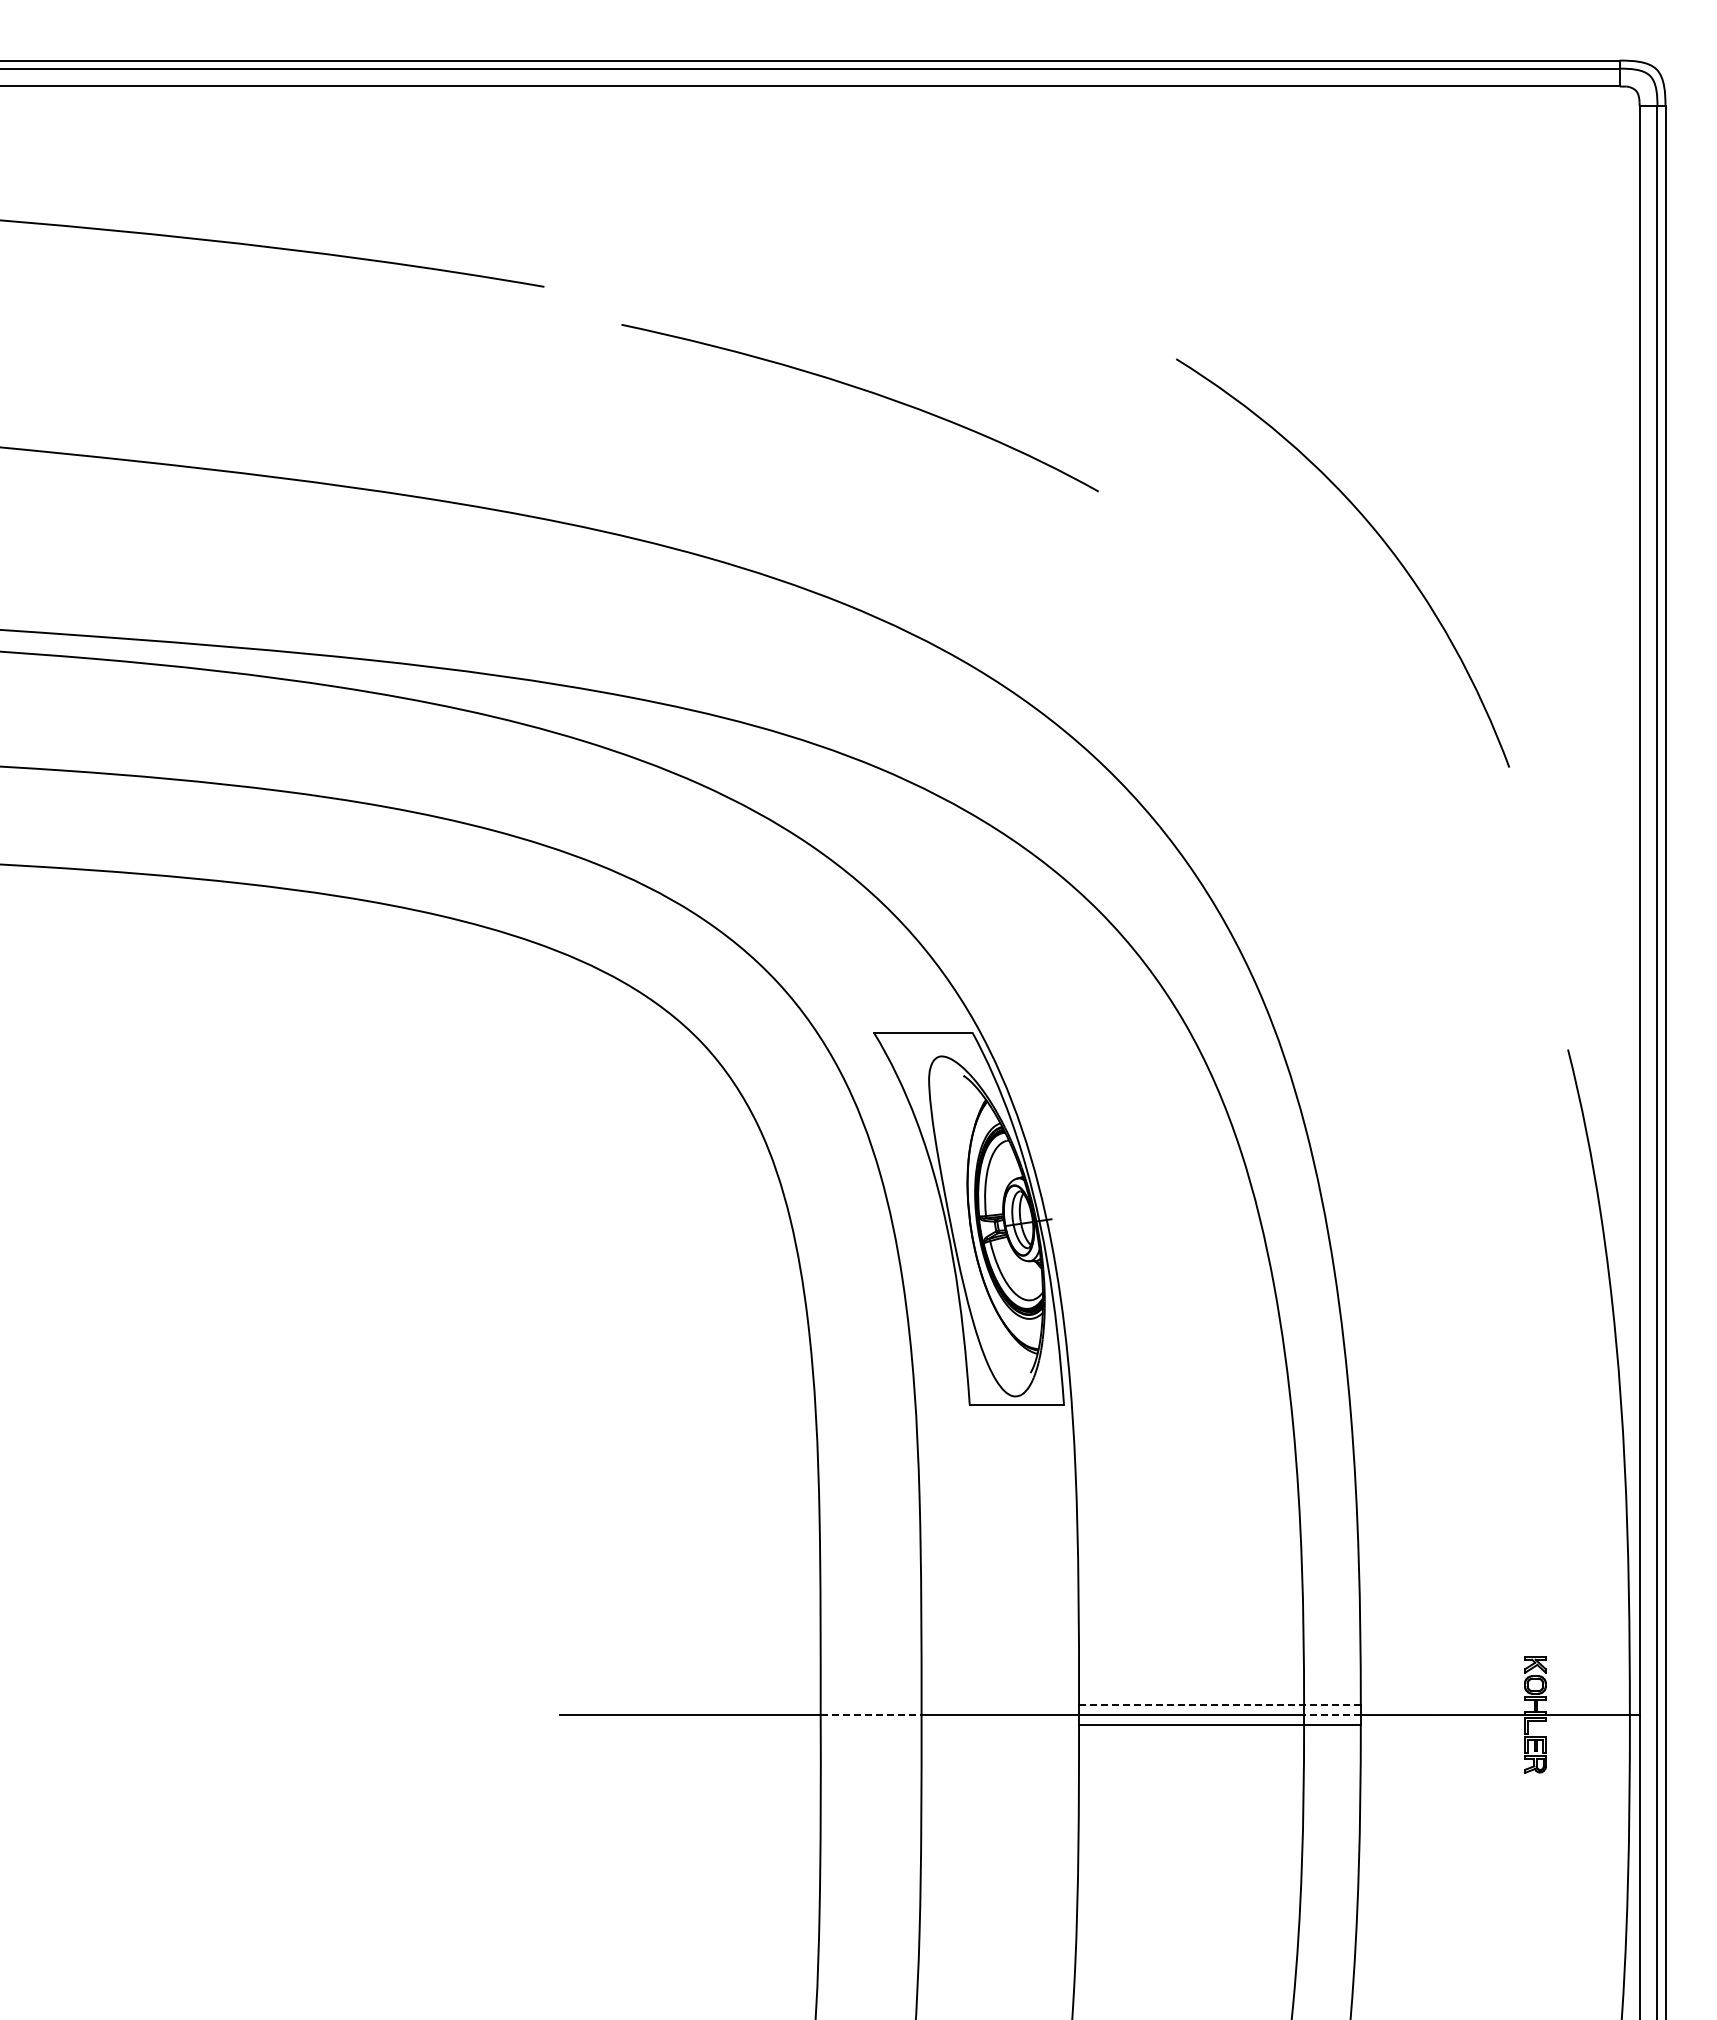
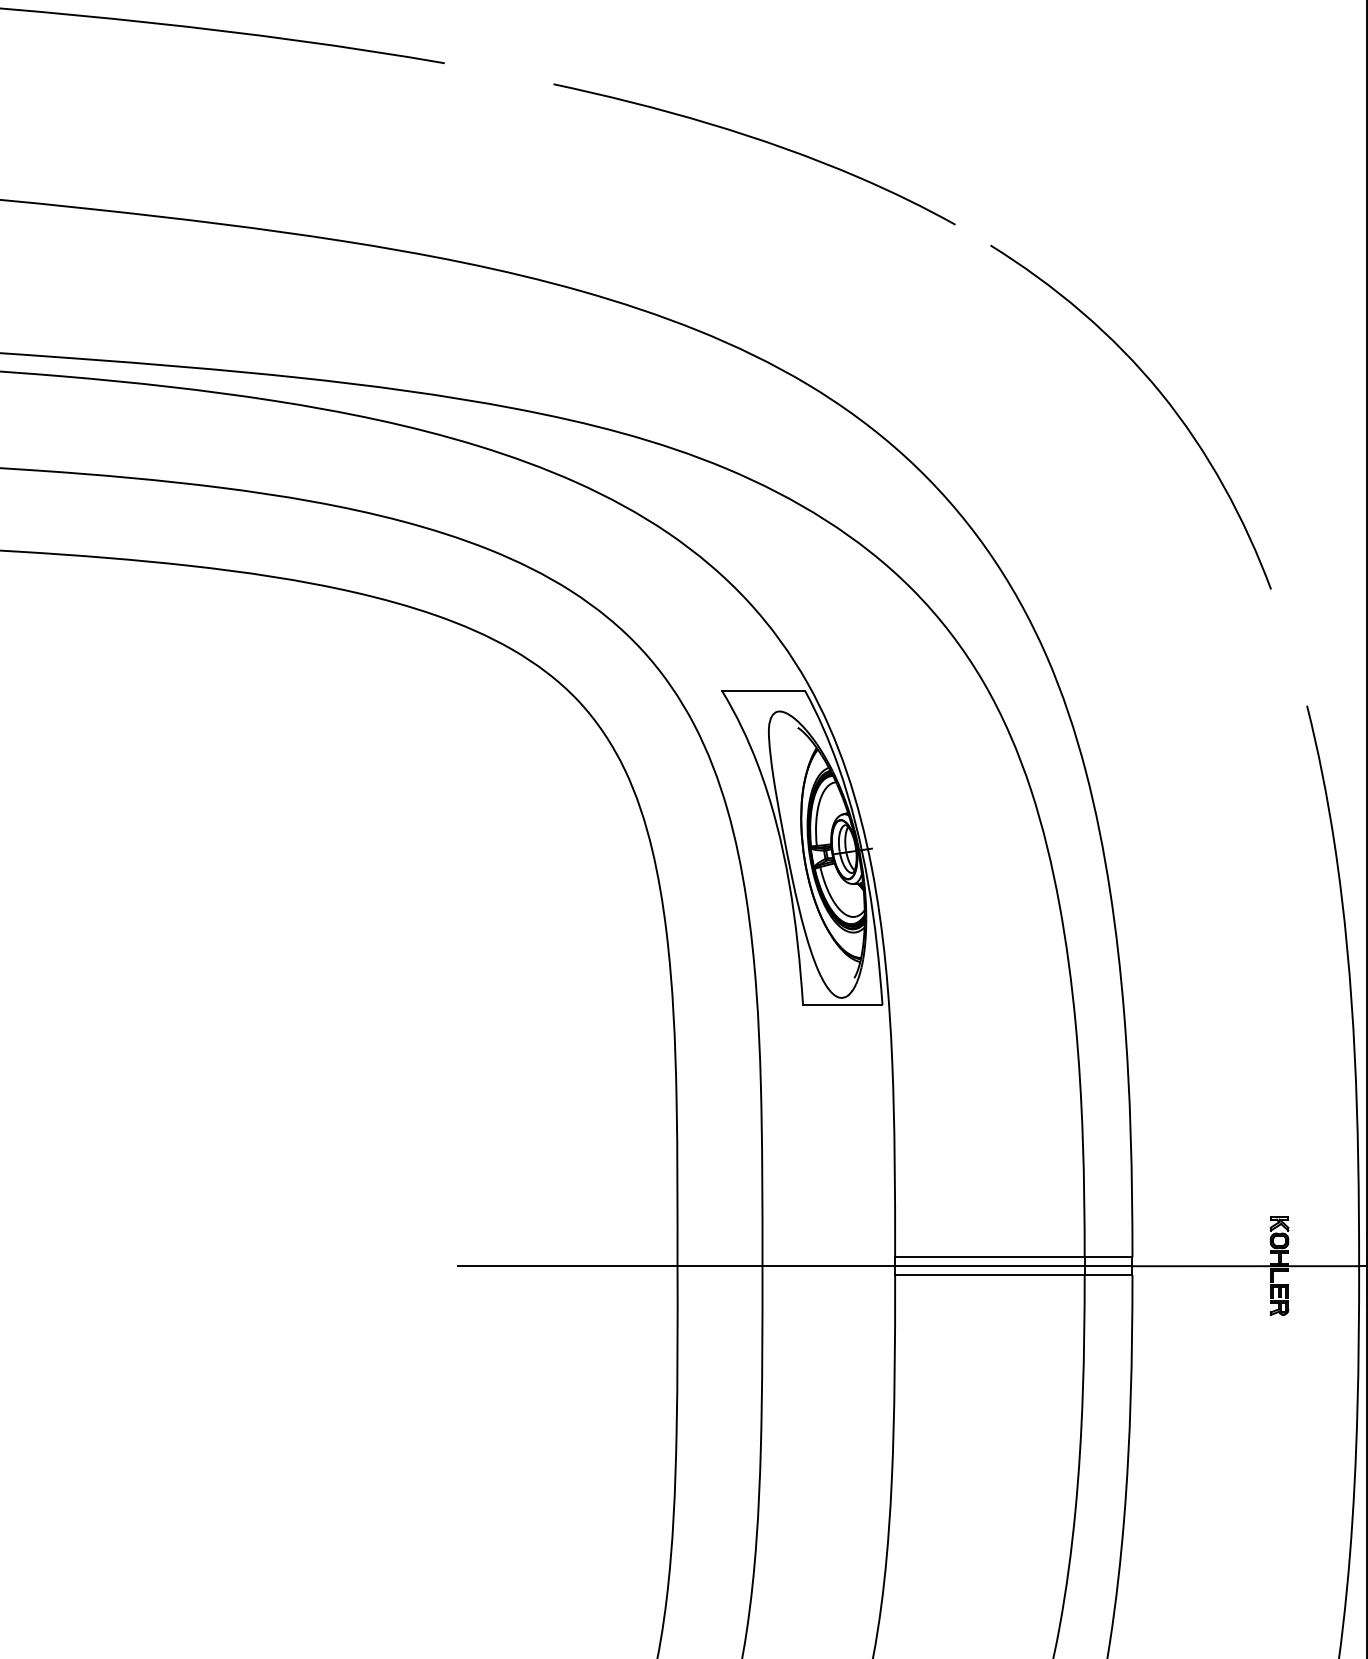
curve: (865, 391) -> (759, 140), moved
curve: (1375, 532) -> (1158, 391), moved
line: (1219, 1704) -> (1013, 1257), dashed -> solid
line: (871, 1714) -> (720, 1265), dashed -> solid
line: (1331, 1714) -> (1107, 1265), dashed -> solid

